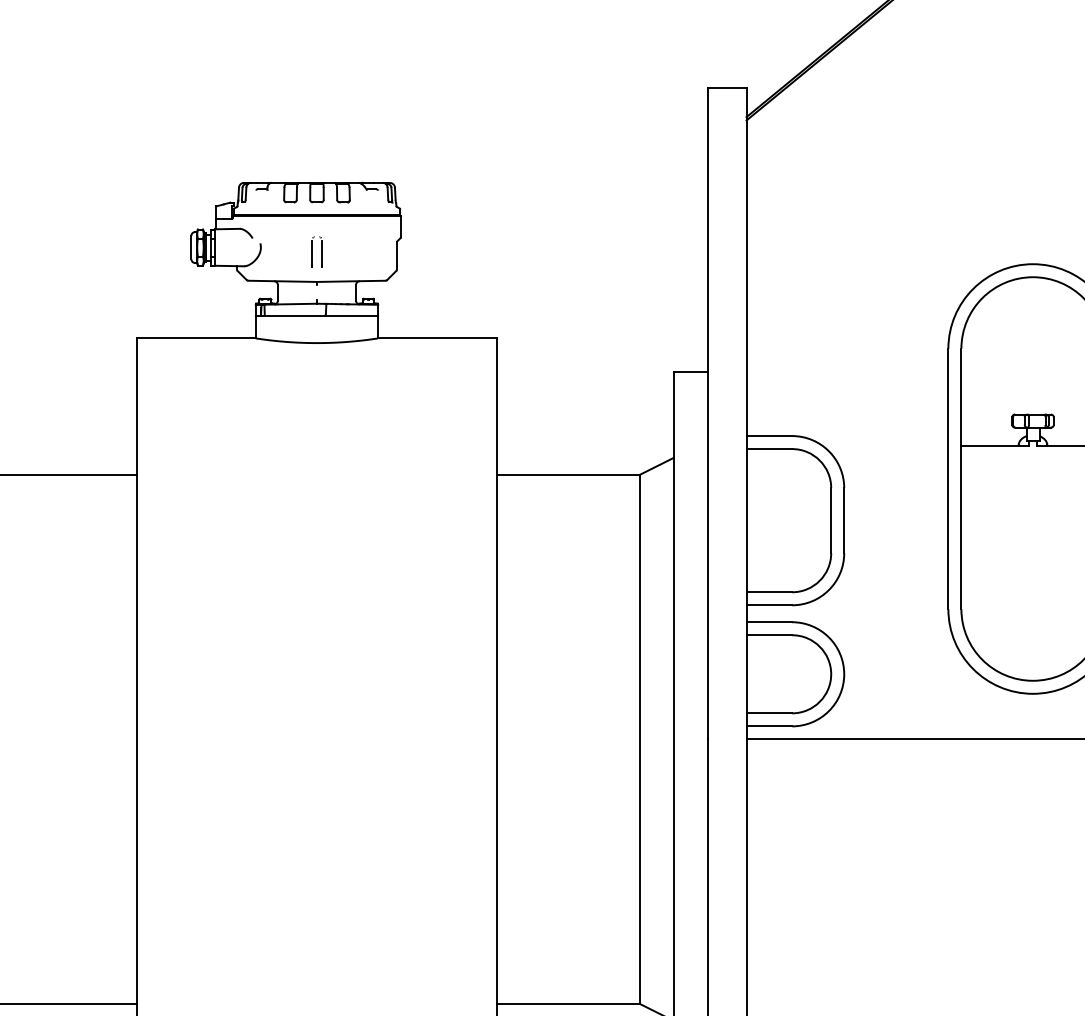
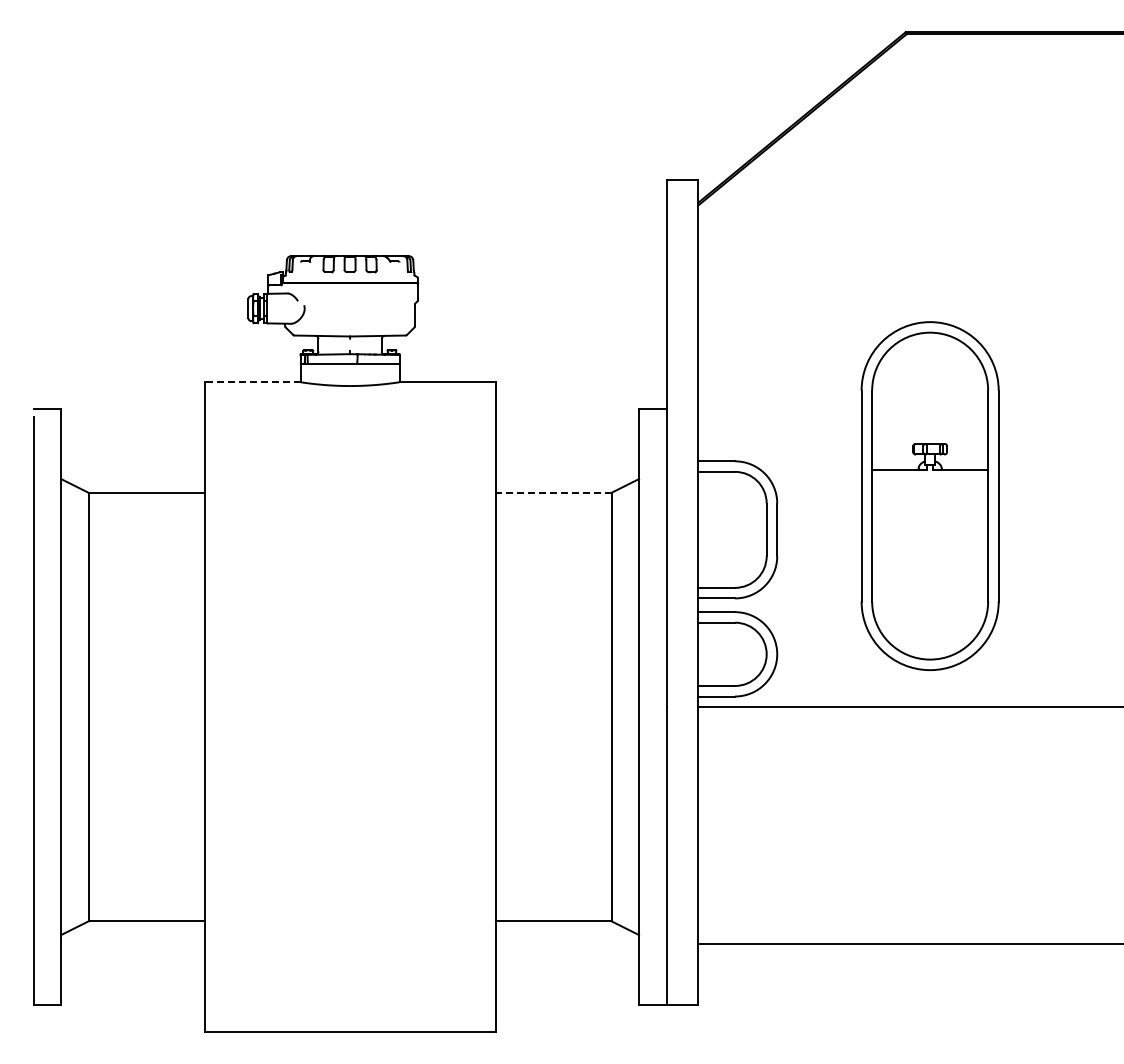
part: (316, 252) -> (349, 312), removed
line: (196, 338) -> (252, 382), solid -> dashed
line: (568, 474) -> (553, 492), solid -> dashed

